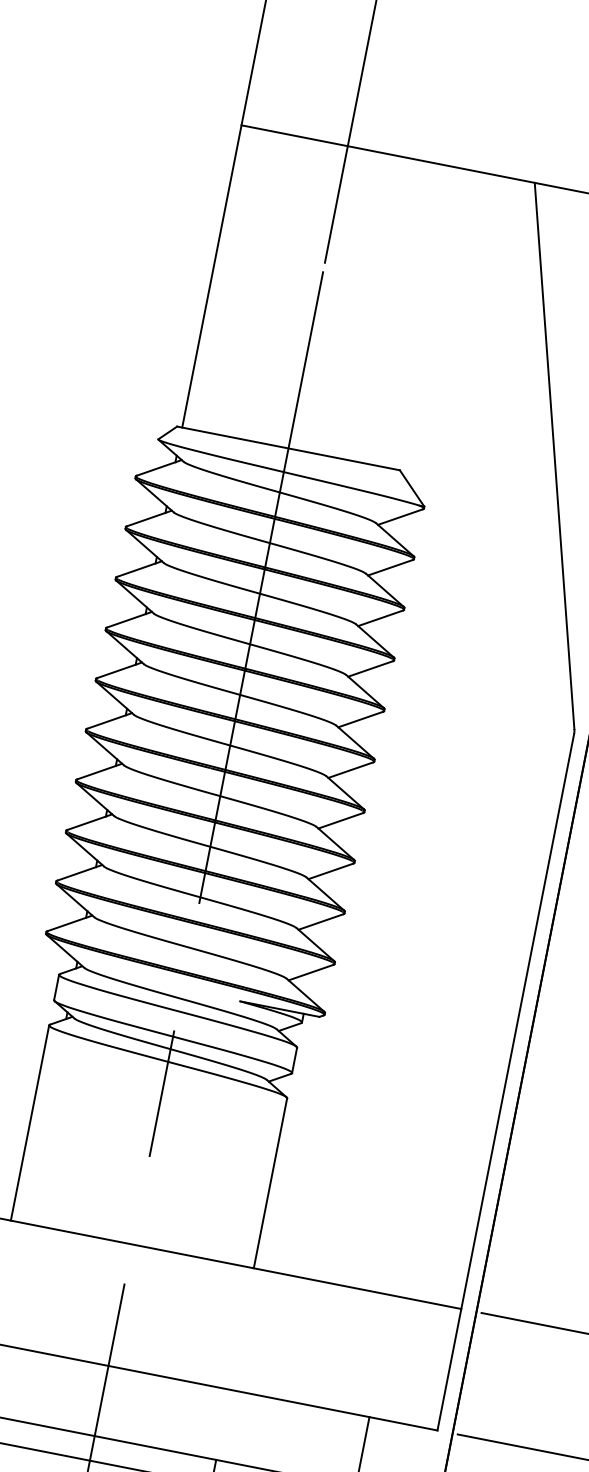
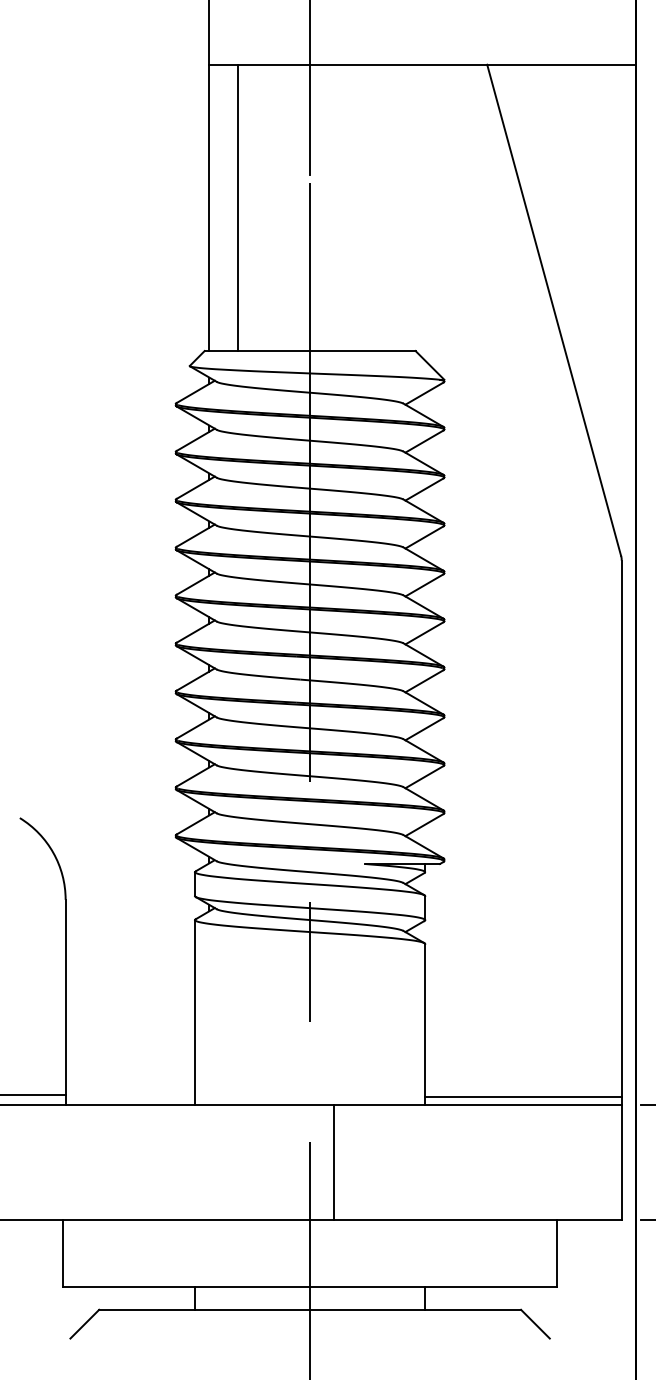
line: (242, 282) -> (238, 207), added
line: (359, 1280) -> (523, 1097), added
line: (146, 1310) -> (334, 1162), added

